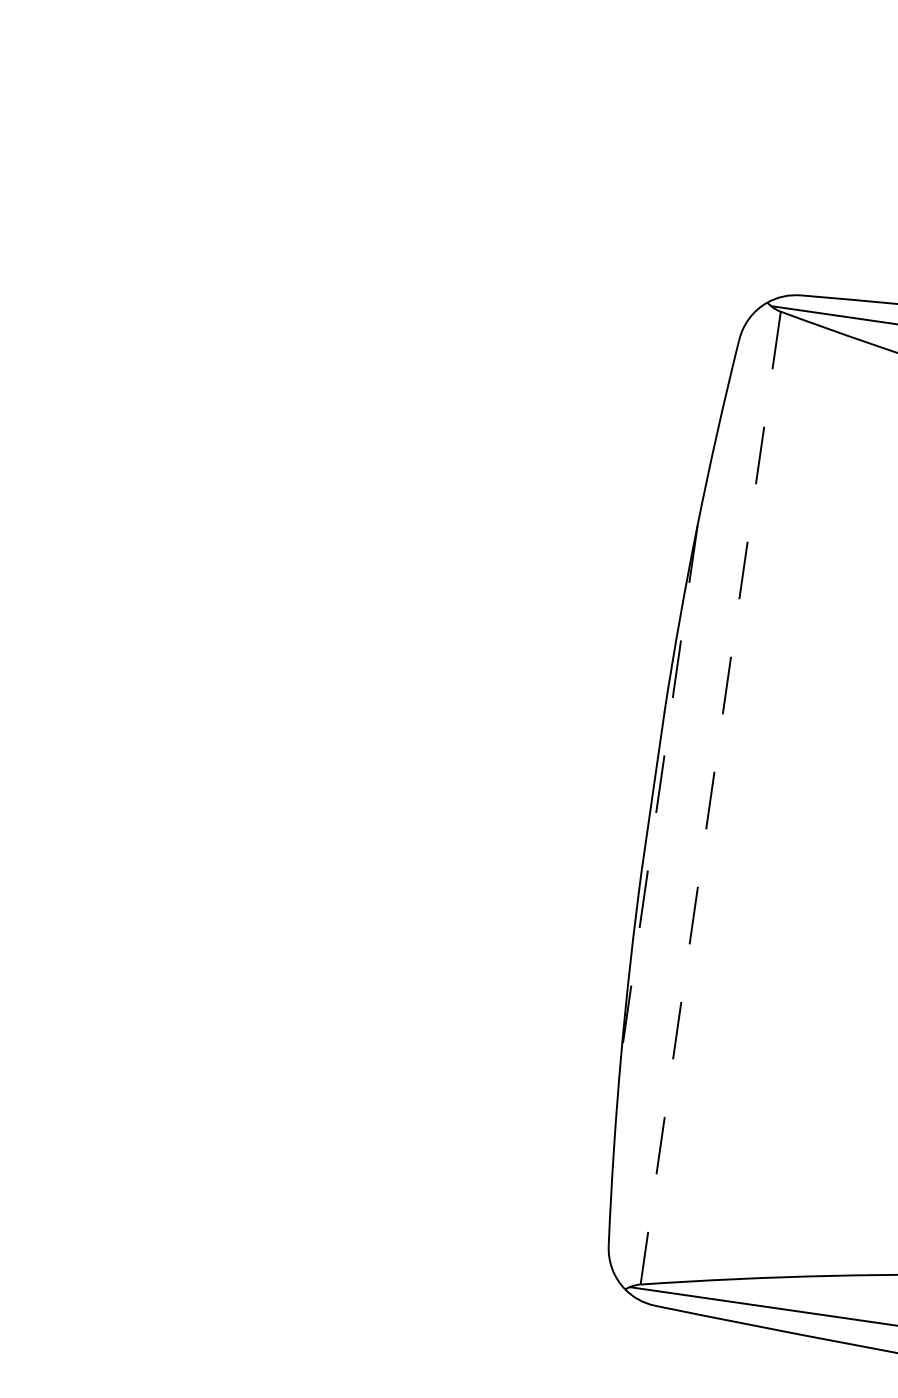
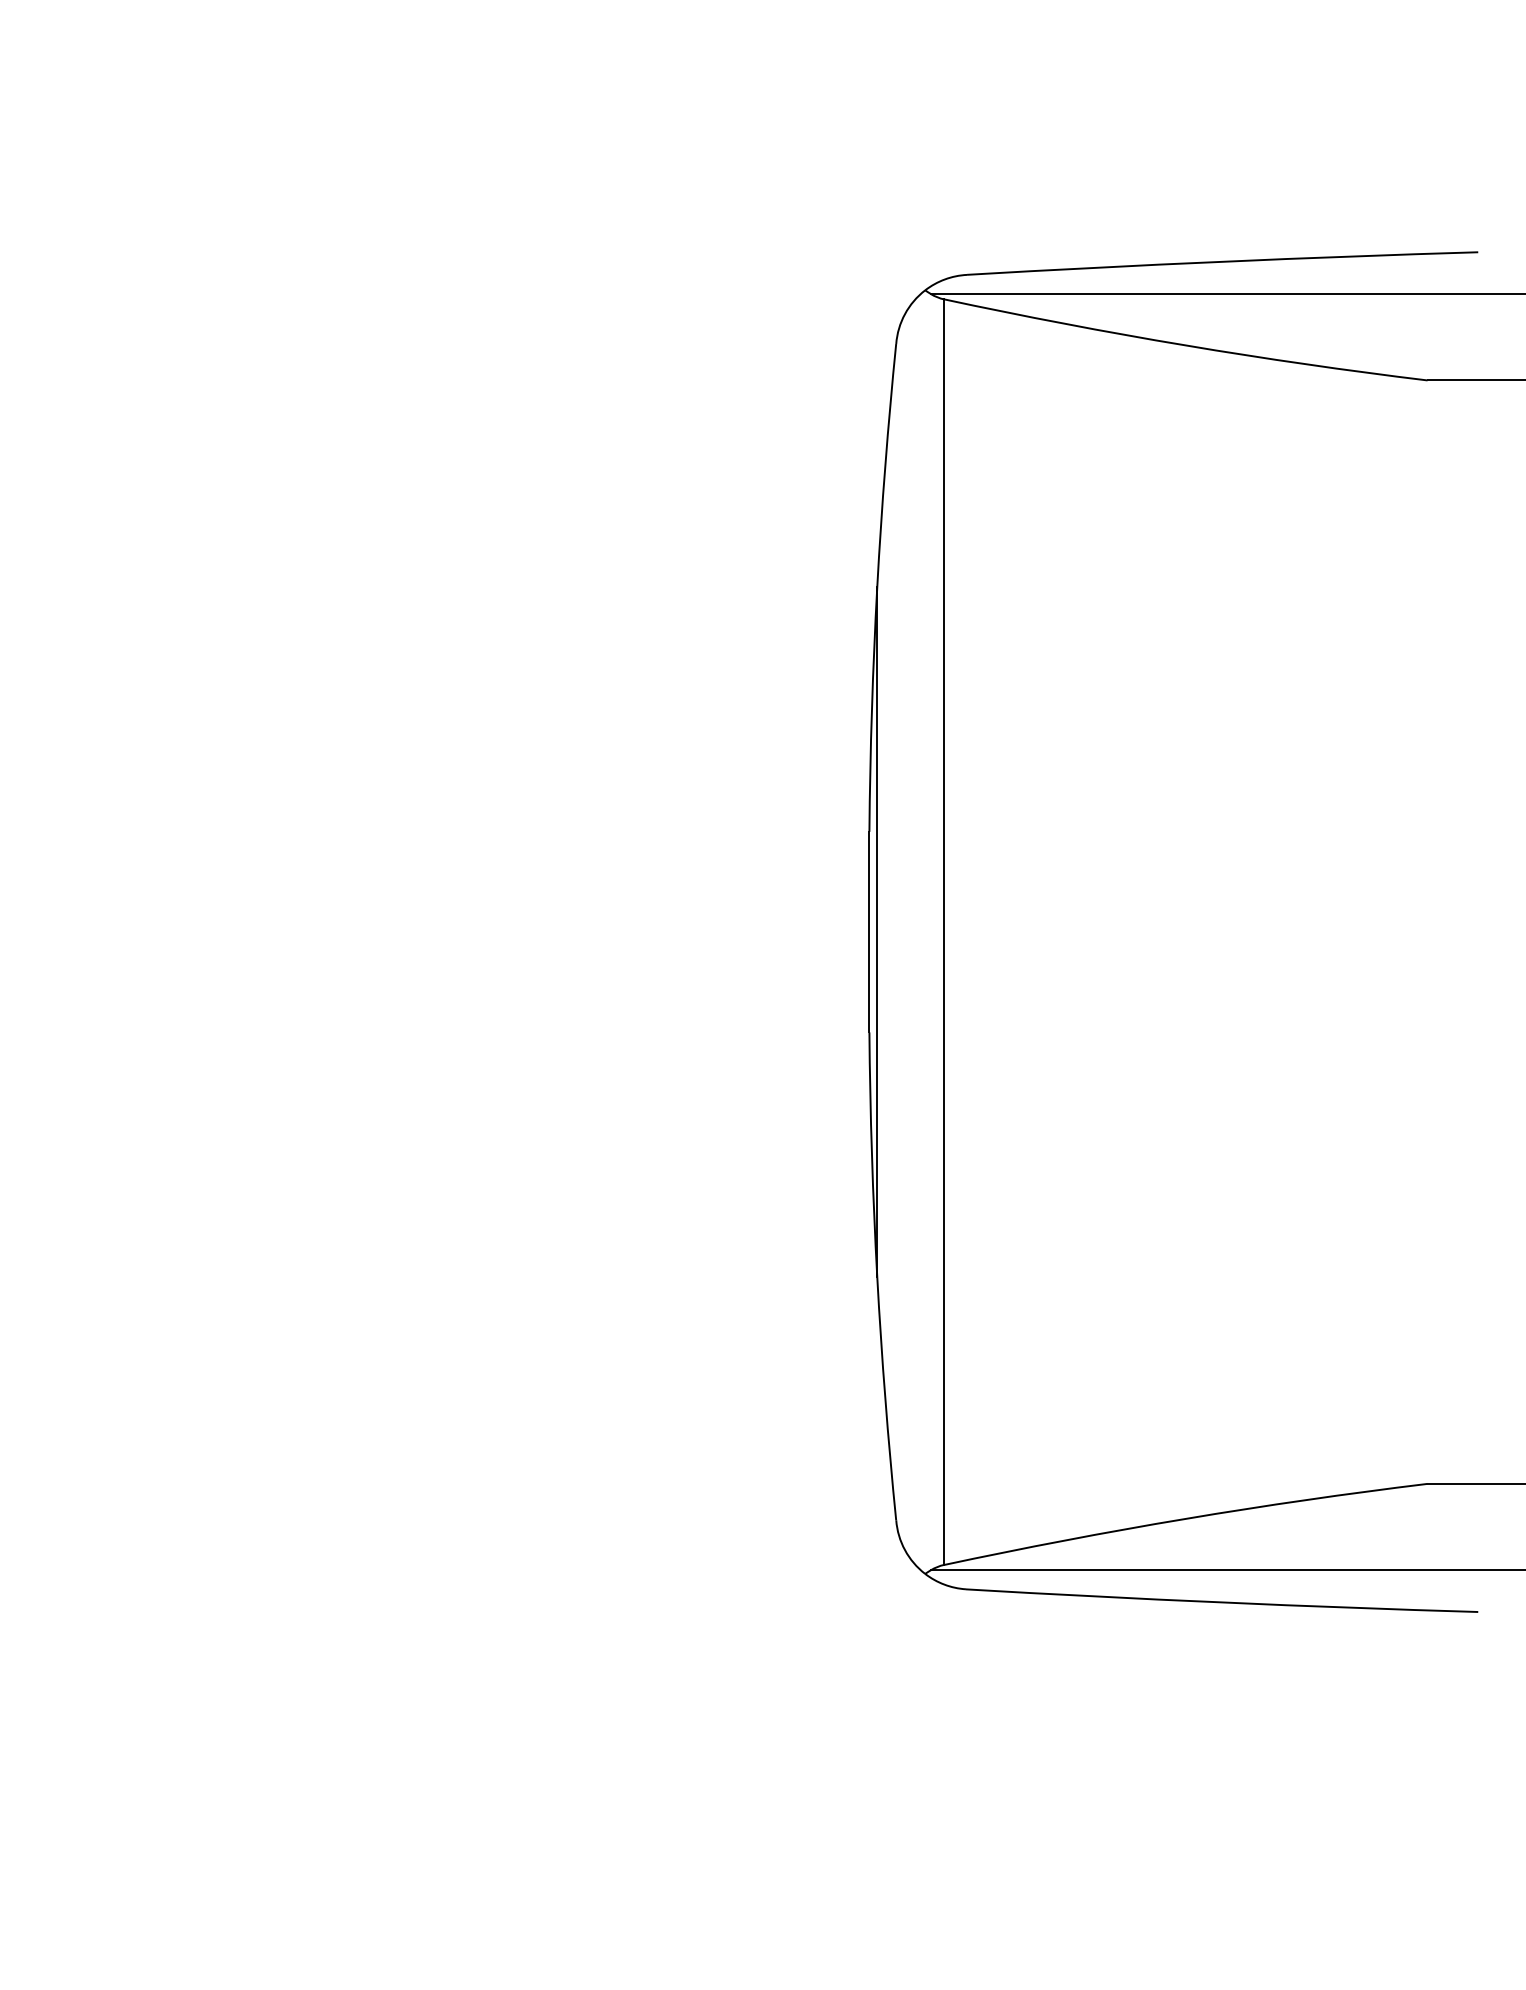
line: (659, 791) -> (877, 932), dashed -> solid
line: (710, 798) -> (944, 932), dashed -> solid

